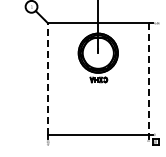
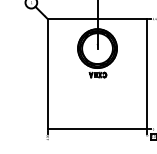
line: (48, 79) -> (48, 74), dashed -> solid
line: (148, 79) -> (147, 74), dashed -> solid

